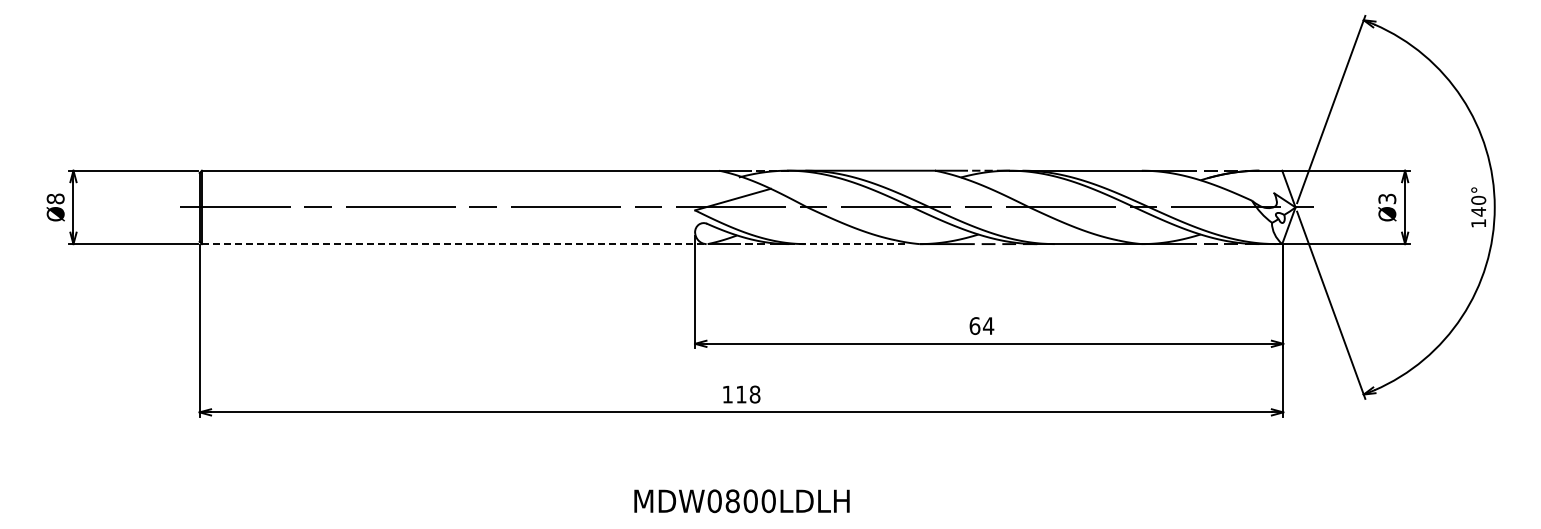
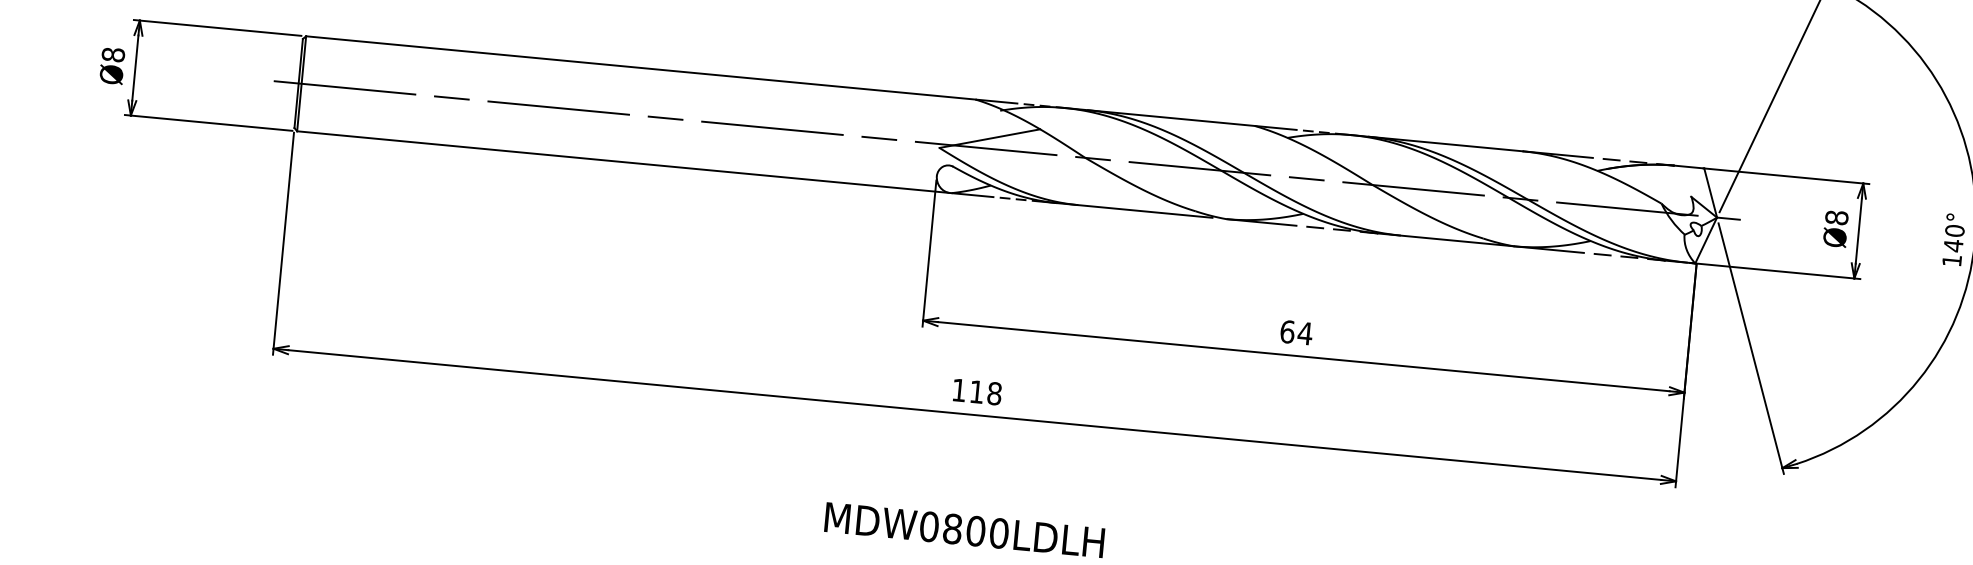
text: (1387, 198) -> (1837, 217), Ø3 -> Ø8
line: (454, 244) -> (623, 162), dashed -> solid
line: (848, 244) -> (1133, 210), dashed -> solid

